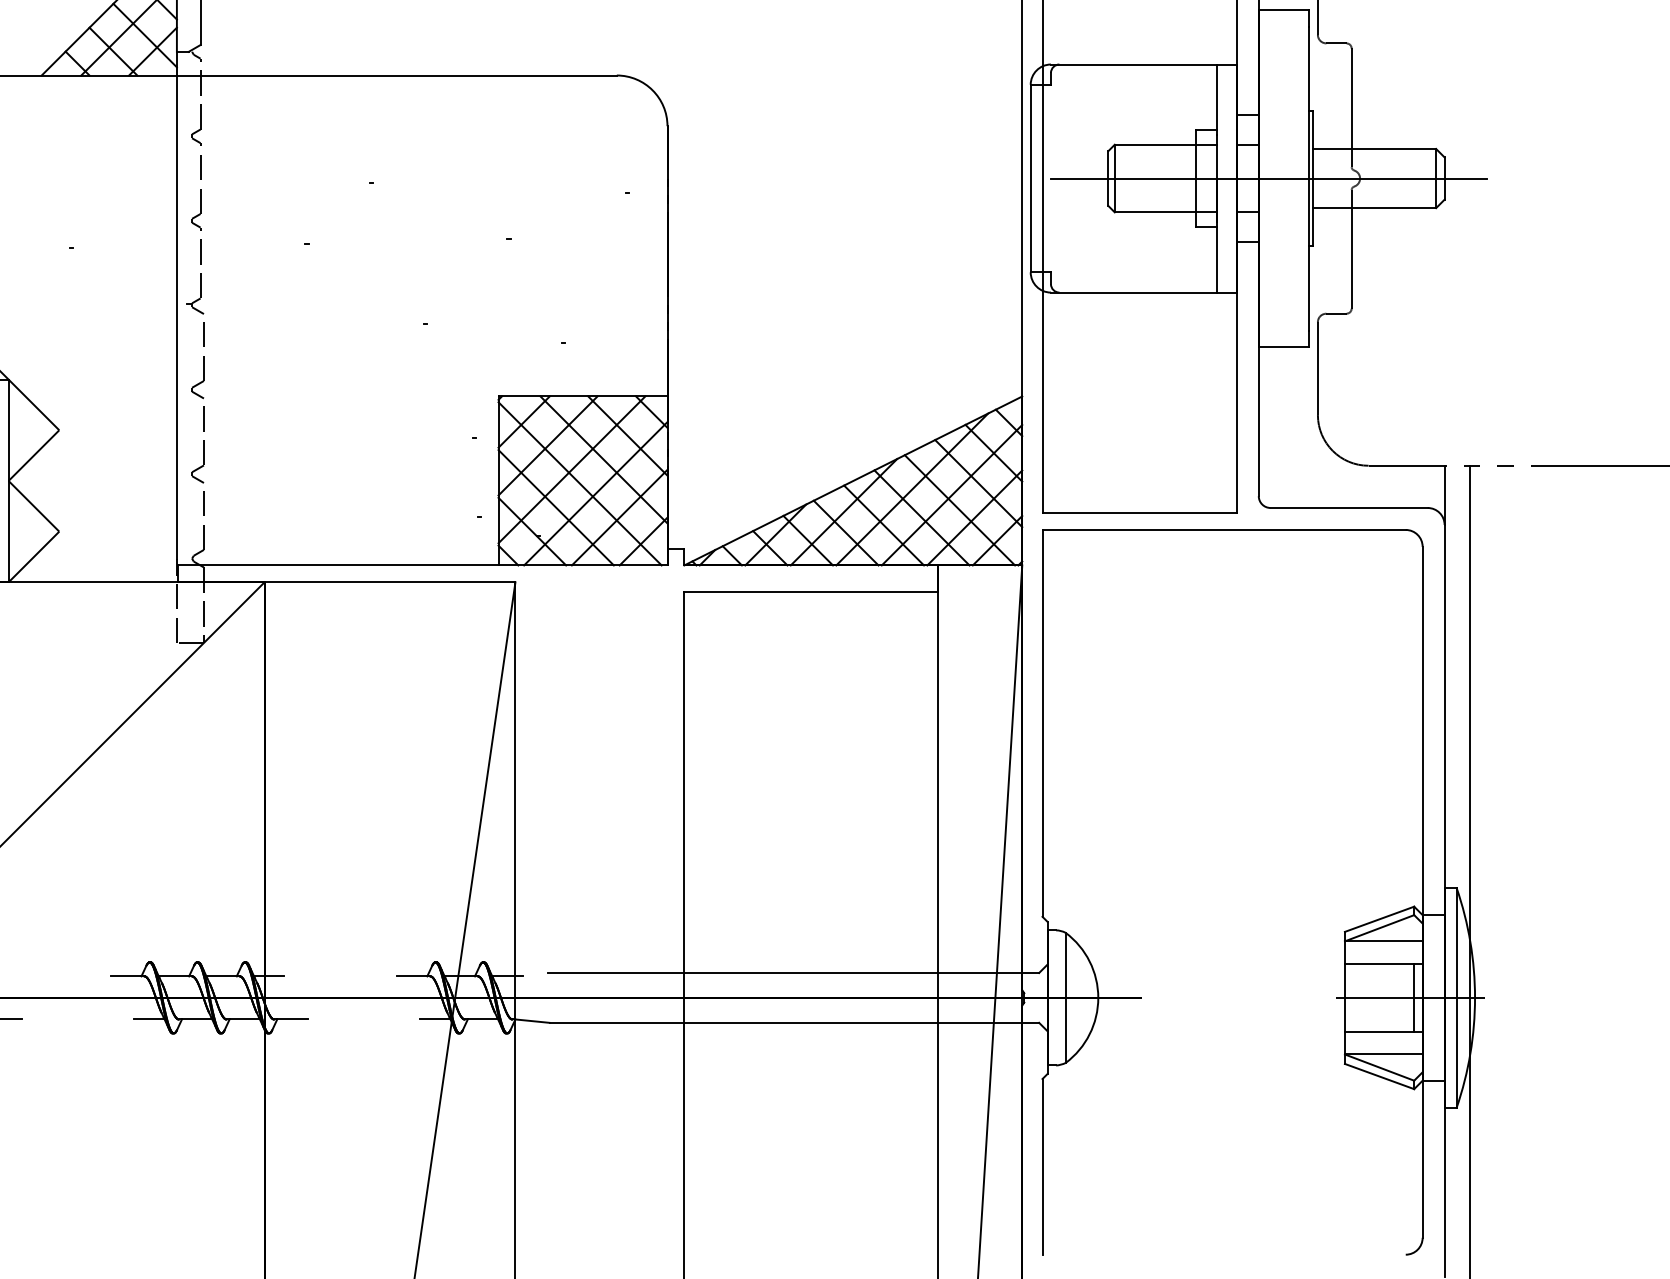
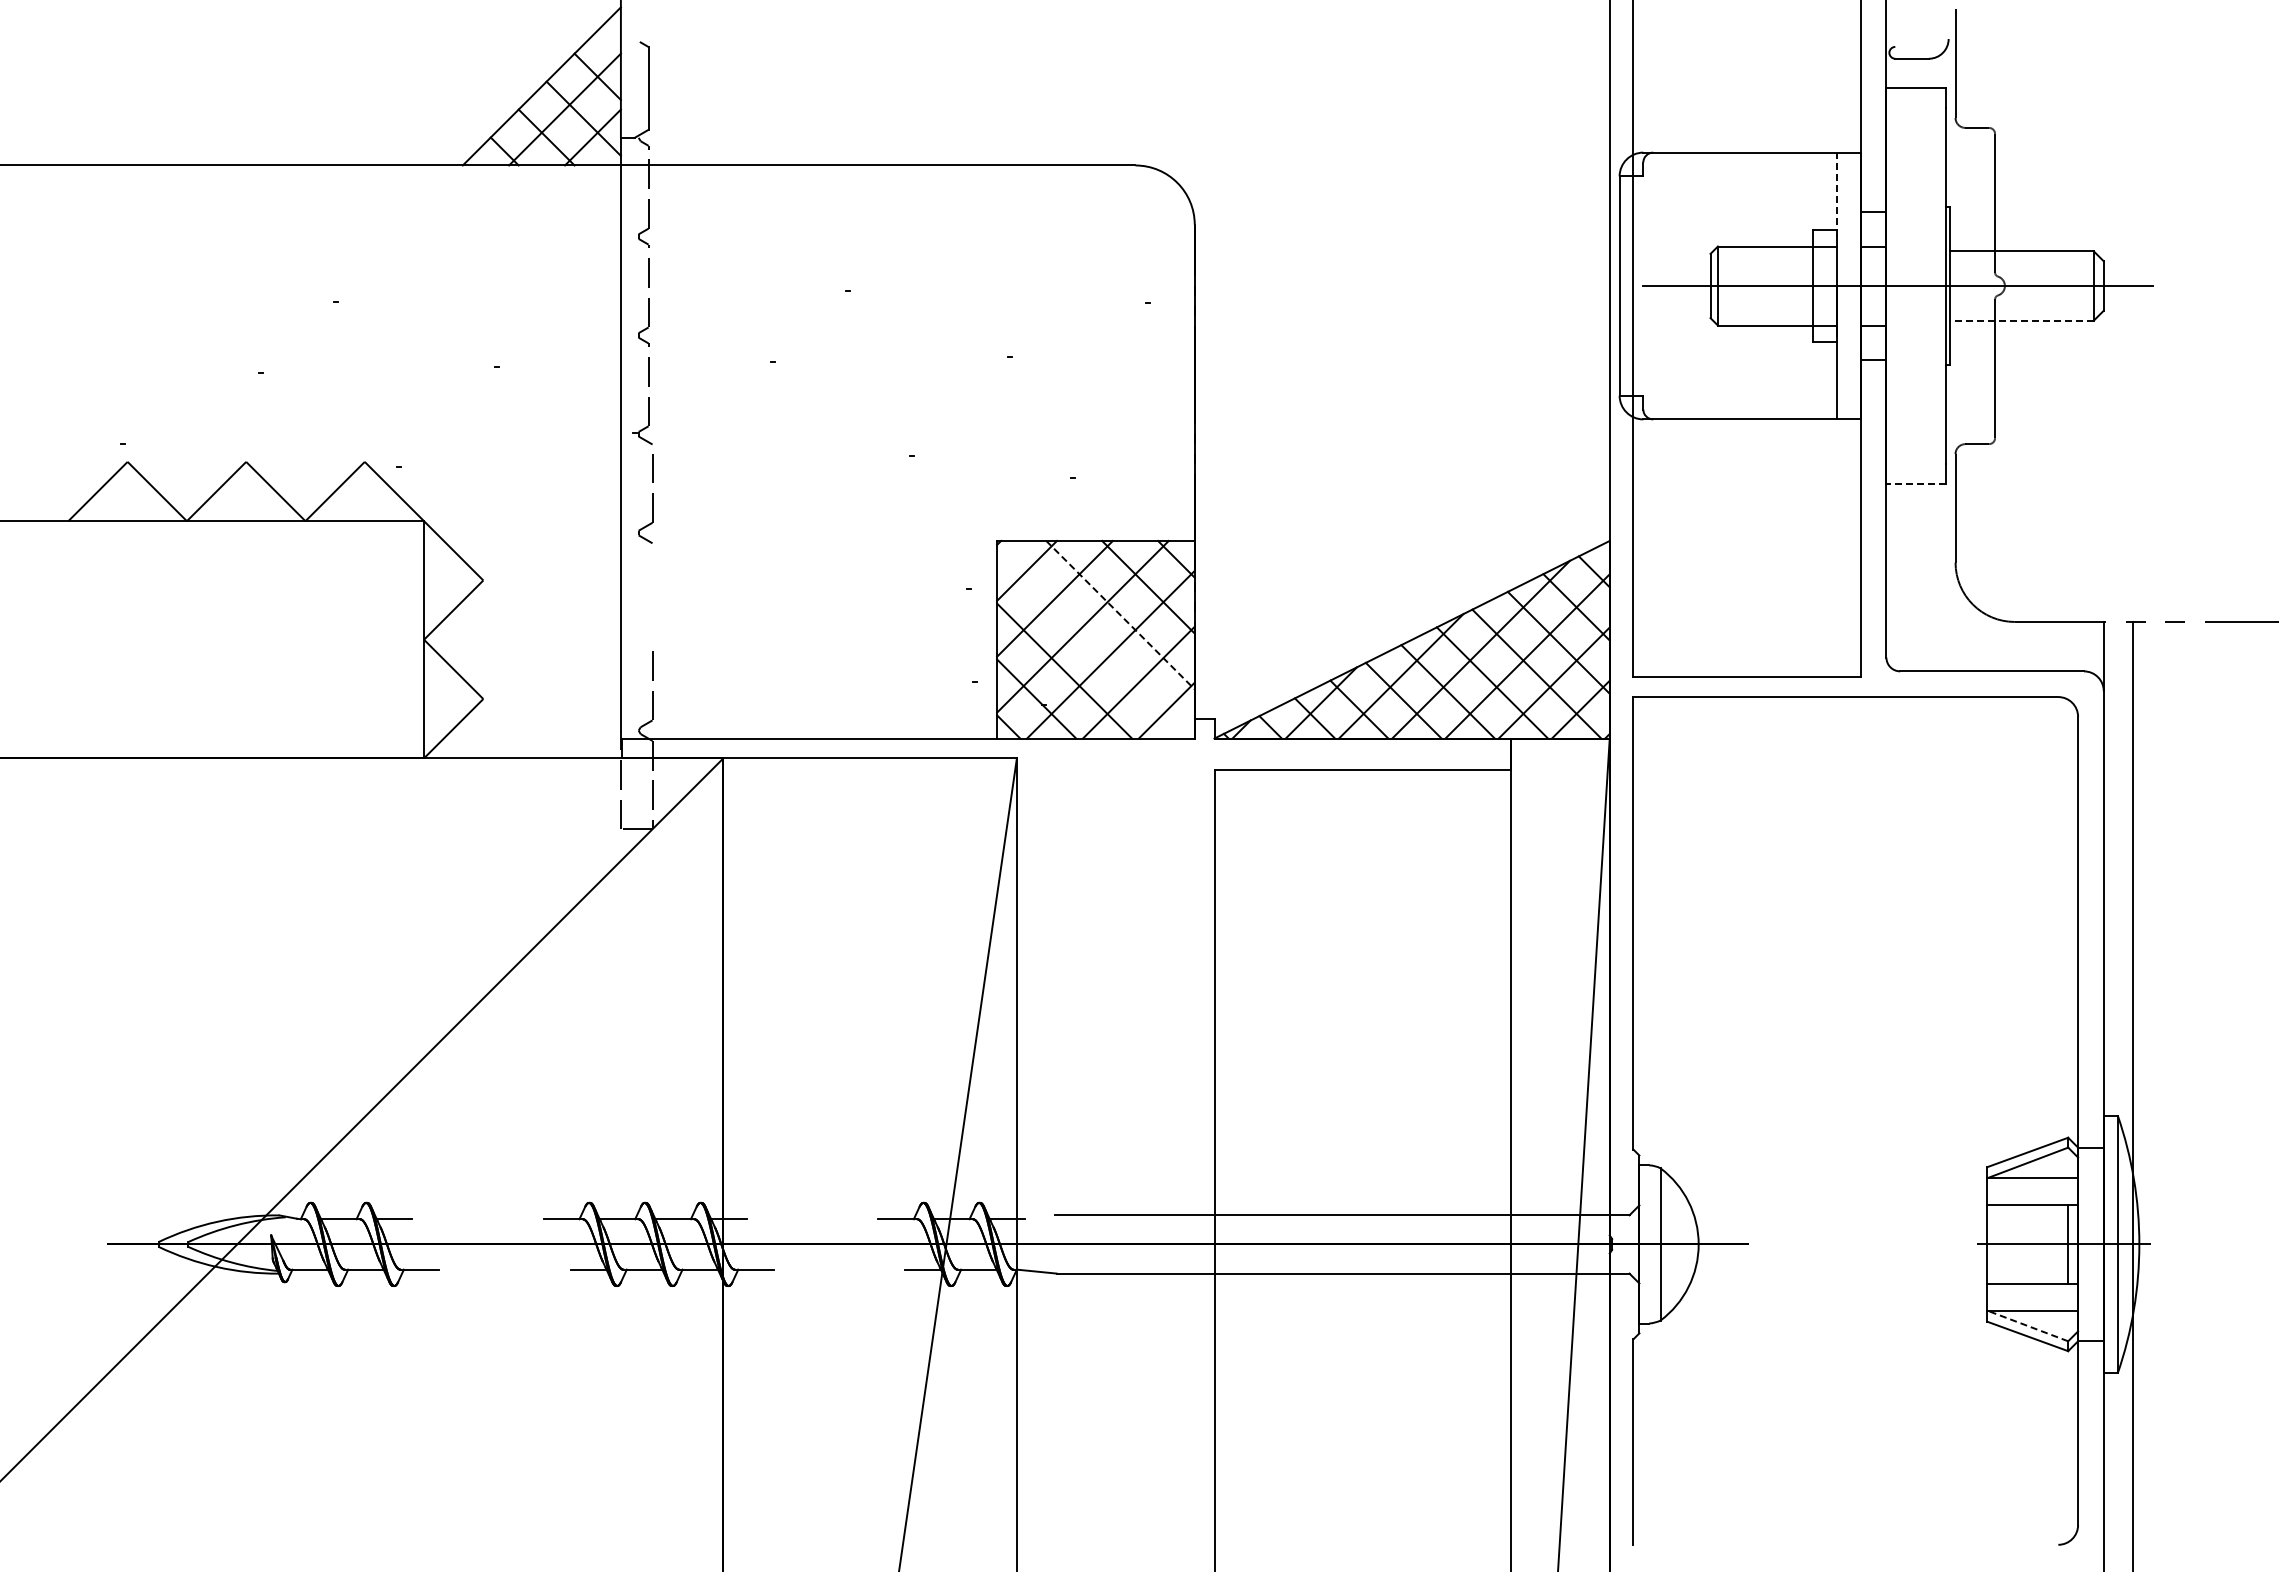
line: (1216, 100) -> (1837, 194), solid -> dashed
line: (1374, 208) -> (2021, 320), solid -> dashed
line: (1284, 347) -> (1916, 483), solid -> dashed
part: (203, 444) -> (652, 597), removed
line: (604, 460) -> (1120, 615), solid -> dashed
line: (580, 483) -> (1092, 642), removed
line: (1379, 1067) -> (2027, 1325), solid -> dashed

